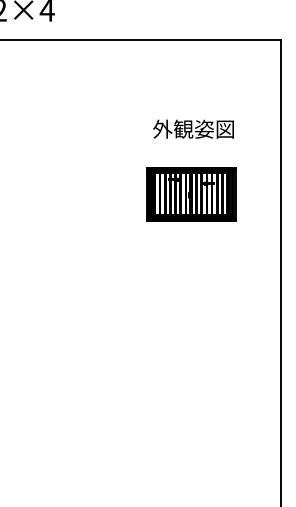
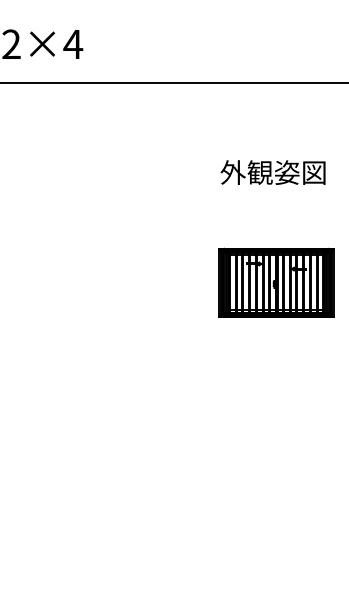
text: (193, 128) -> (273, 171), moved
part: (191, 194) -> (276, 283), moved

